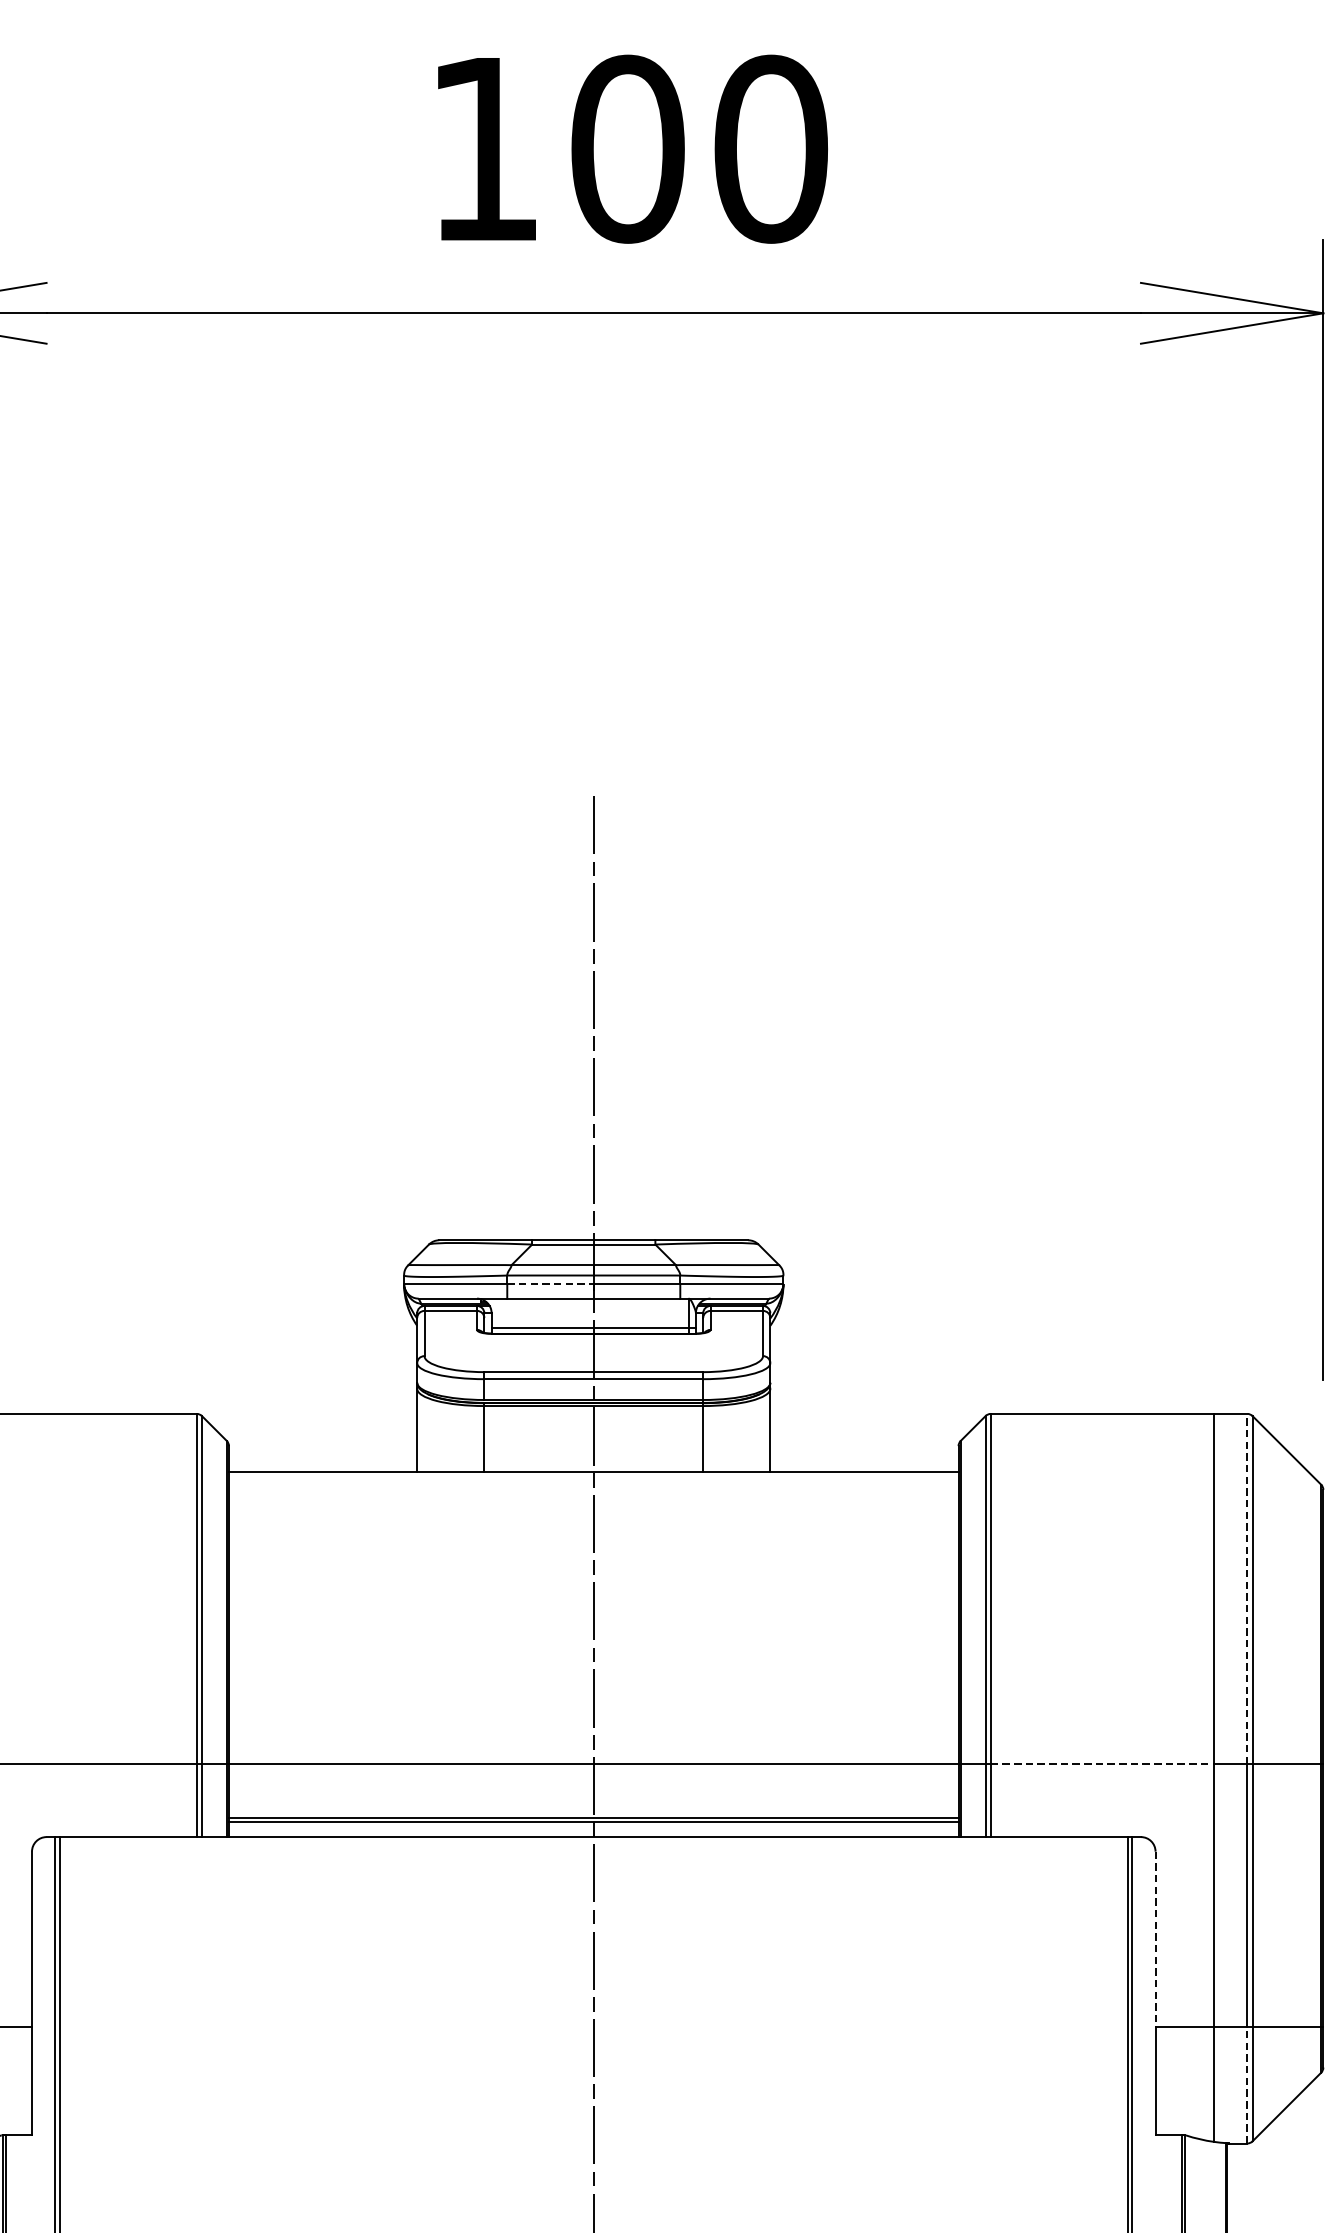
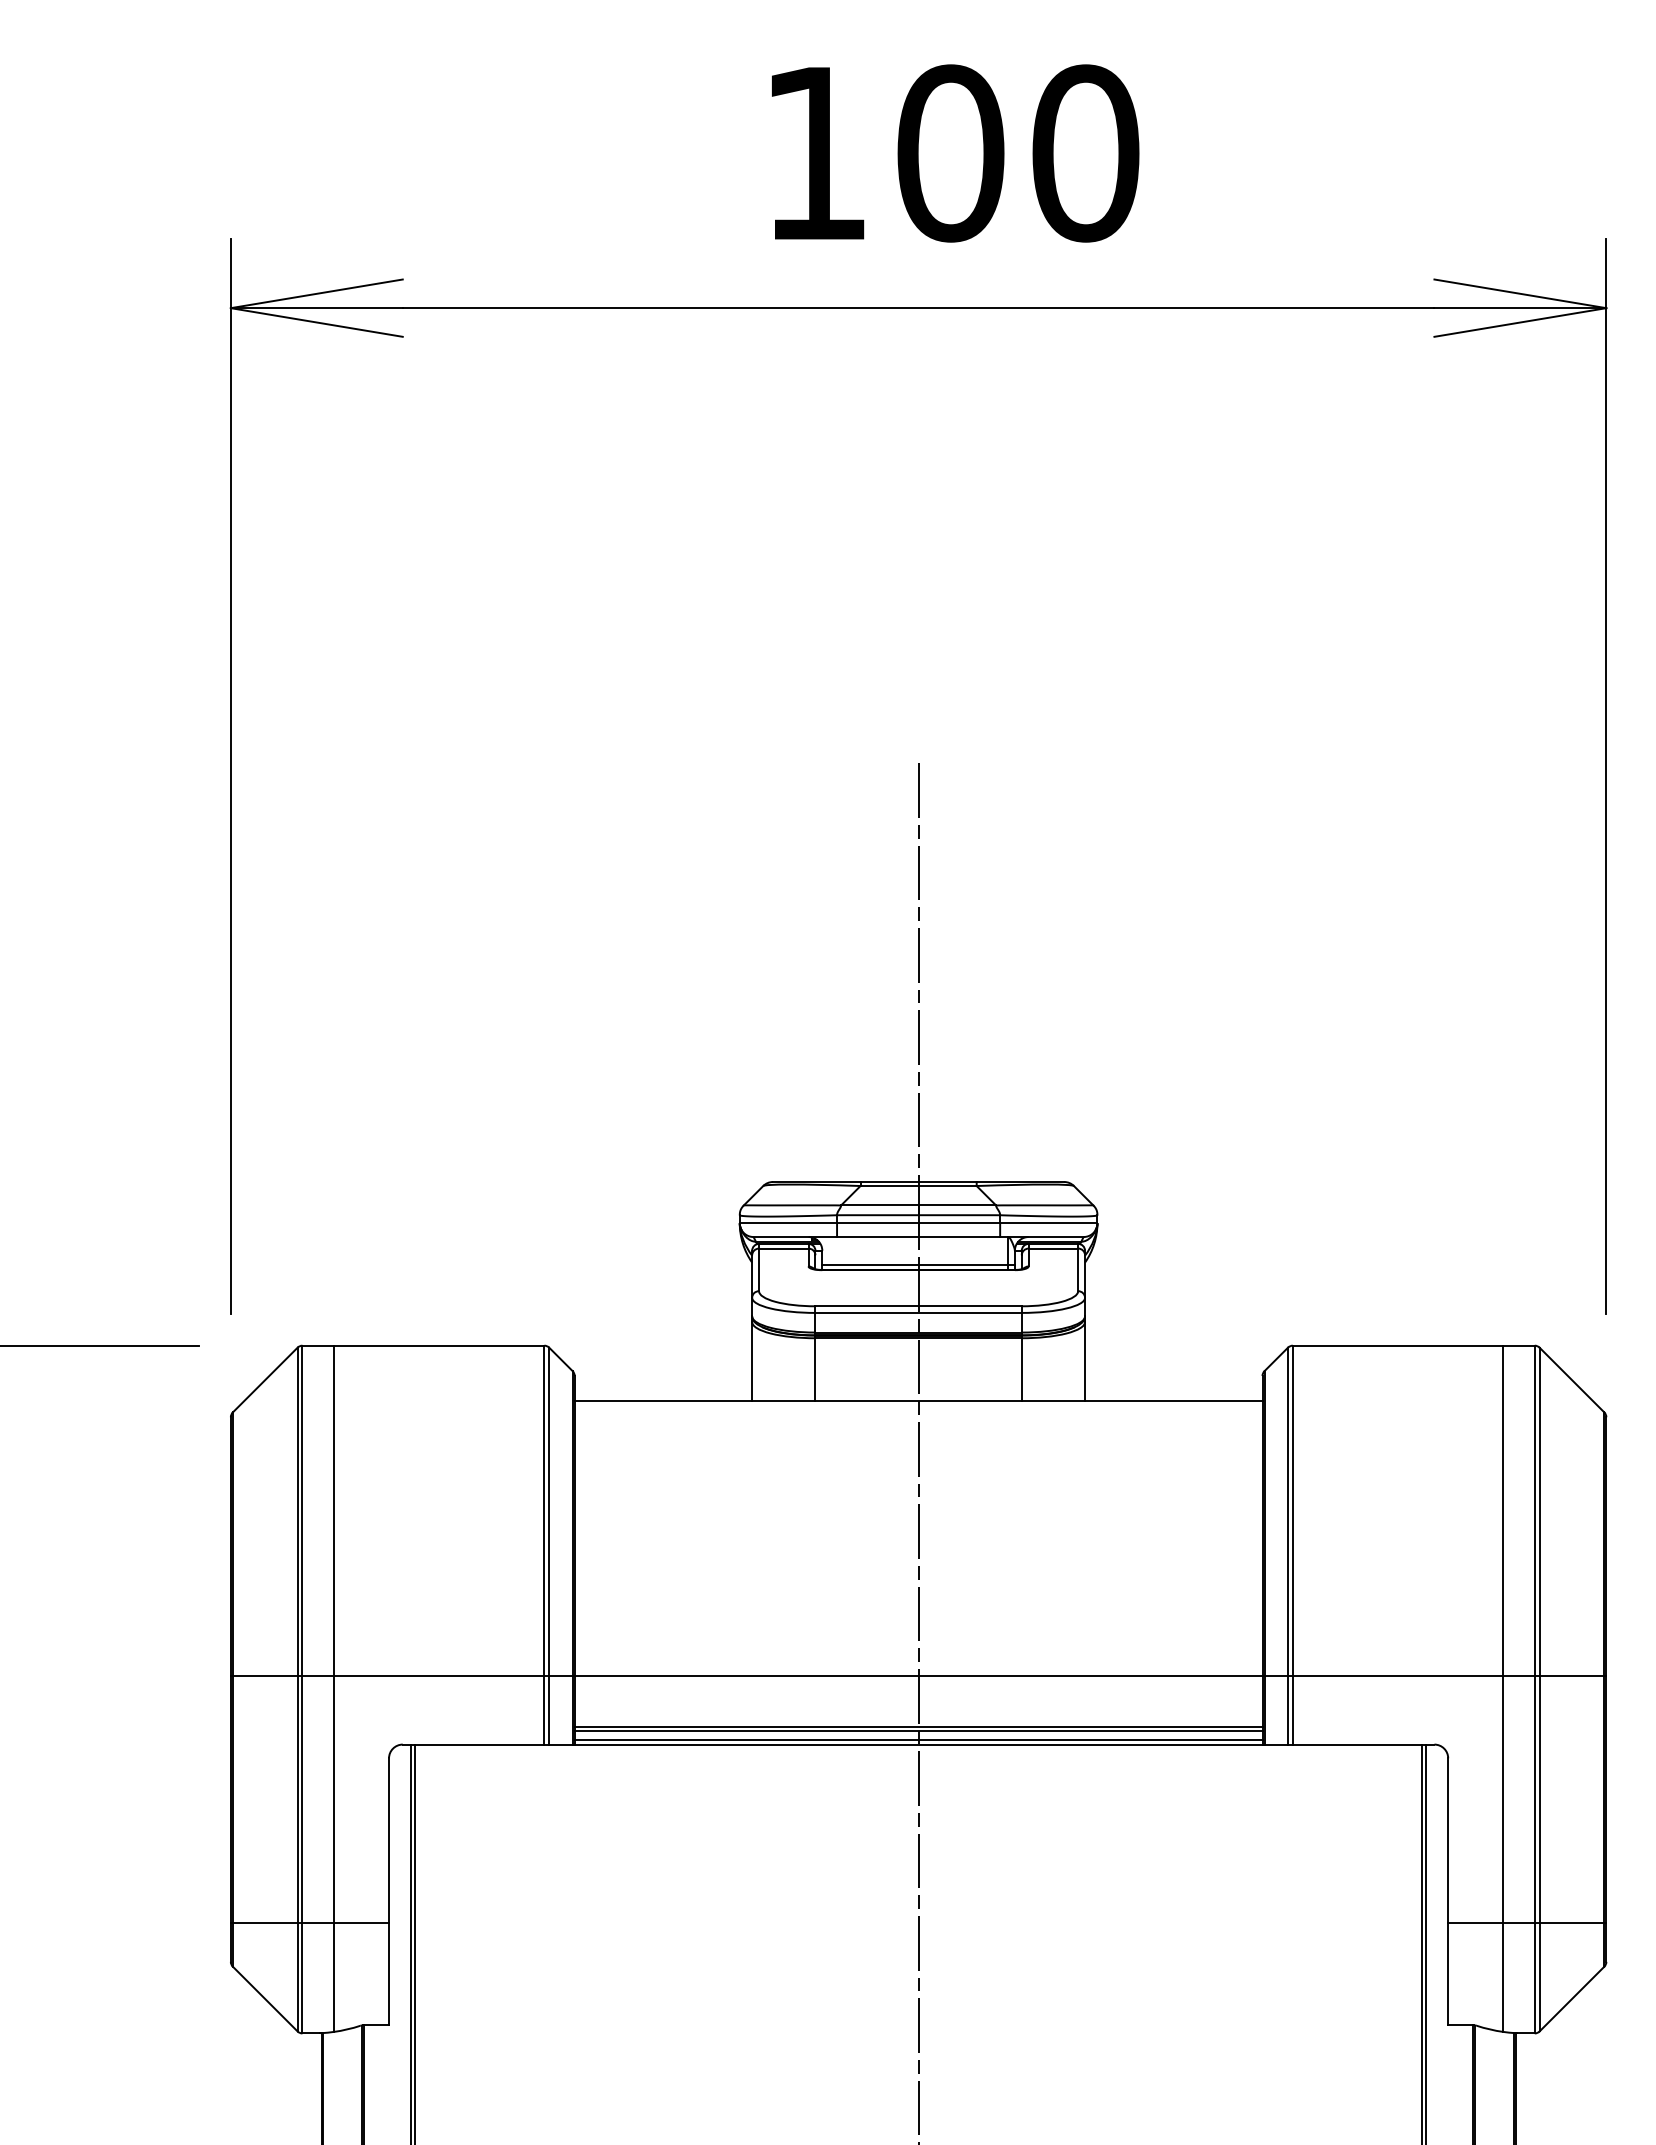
line: (550, 1284) -> (877, 1223), dashed -> solid
line: (1247, 1588) -> (1534, 1510), dashed -> solid
line: (1102, 1763) -> (1398, 1675), dashed -> solid
line: (593, 1832) -> (918, 1740), added
line: (1155, 1938) -> (1448, 1840), dashed -> solid
line: (1247, 2084) -> (1534, 1977), dashed -> solid

